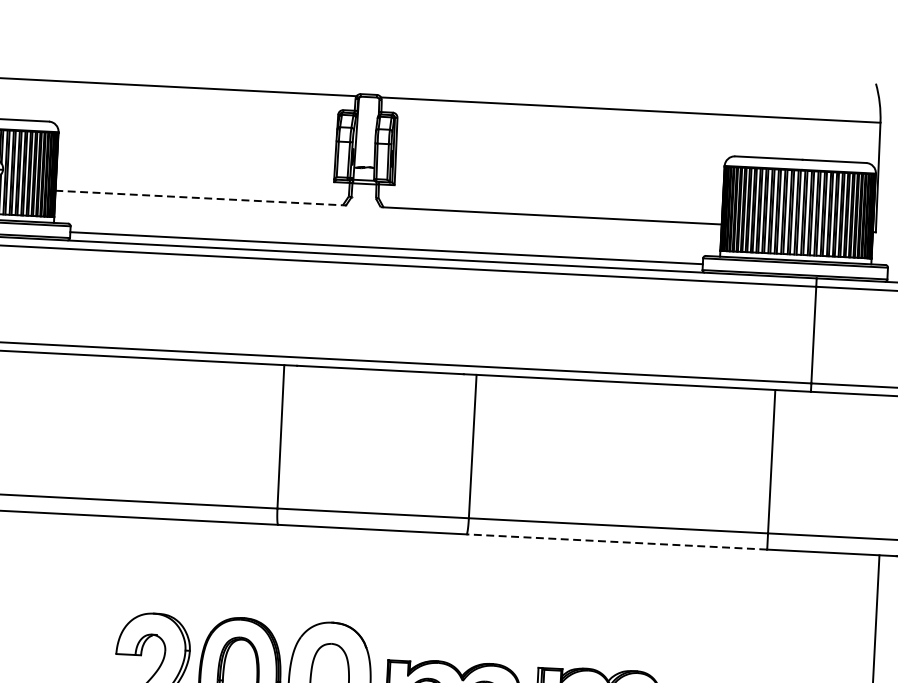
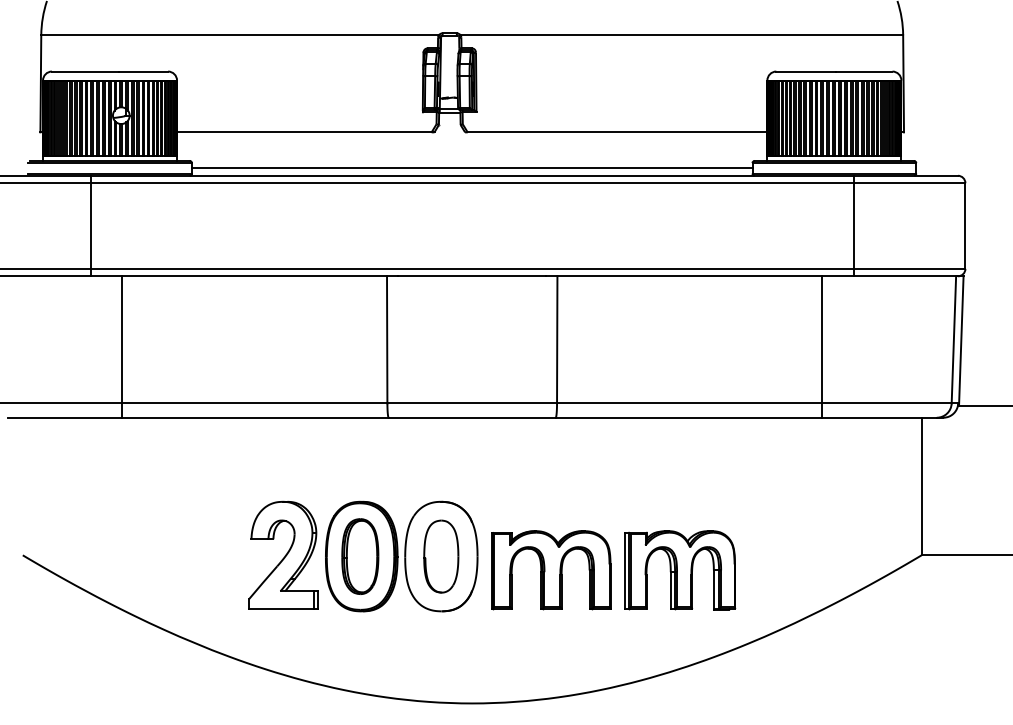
line: (199, 198) -> (304, 132), dashed -> solid
line: (616, 541) -> (688, 417), dashed -> solid

